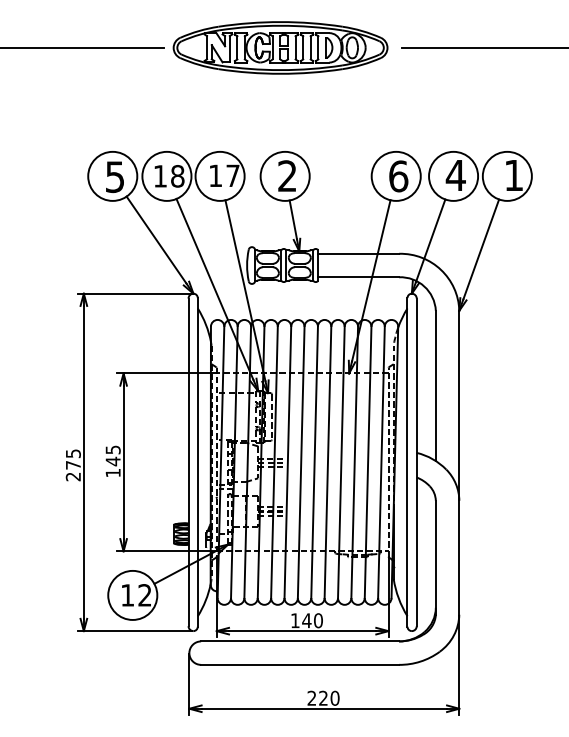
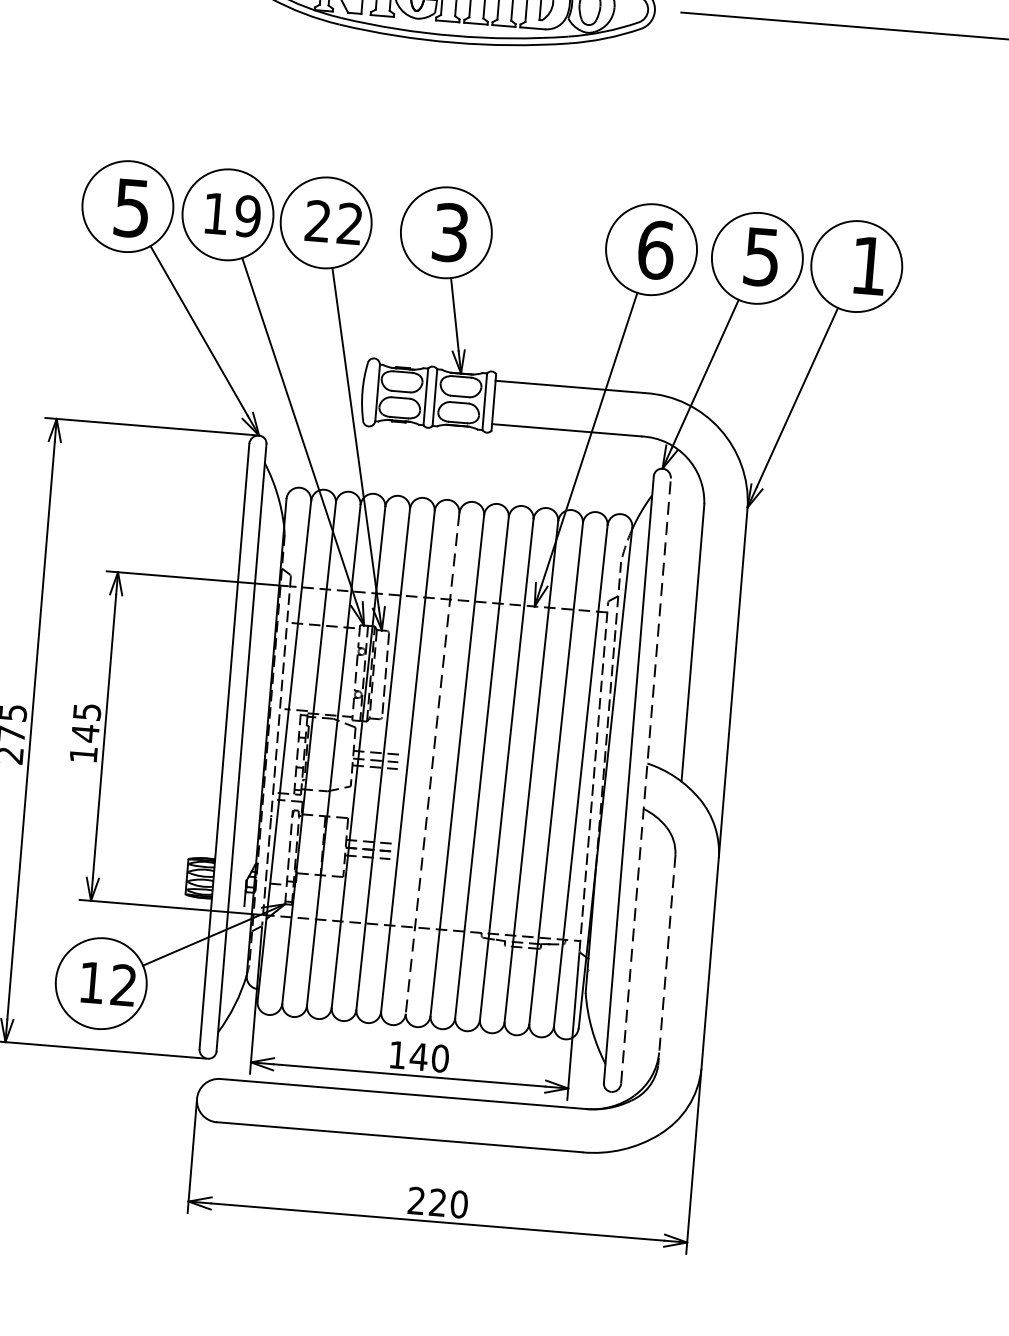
text: (224, 175) -> (334, 221), 17 -> 22
text: (455, 175) -> (761, 257), 4 -> 5
text: (177, 176) -> (247, 216), 18 -> 19
text: (287, 176) -> (450, 233), 2 -> 3
line: (301, 462) -> (433, 763), solid -> dashed
line: (416, 462) -> (645, 781), solid -> dashed
line: (435, 558) -> (666, 961), solid -> dashed

